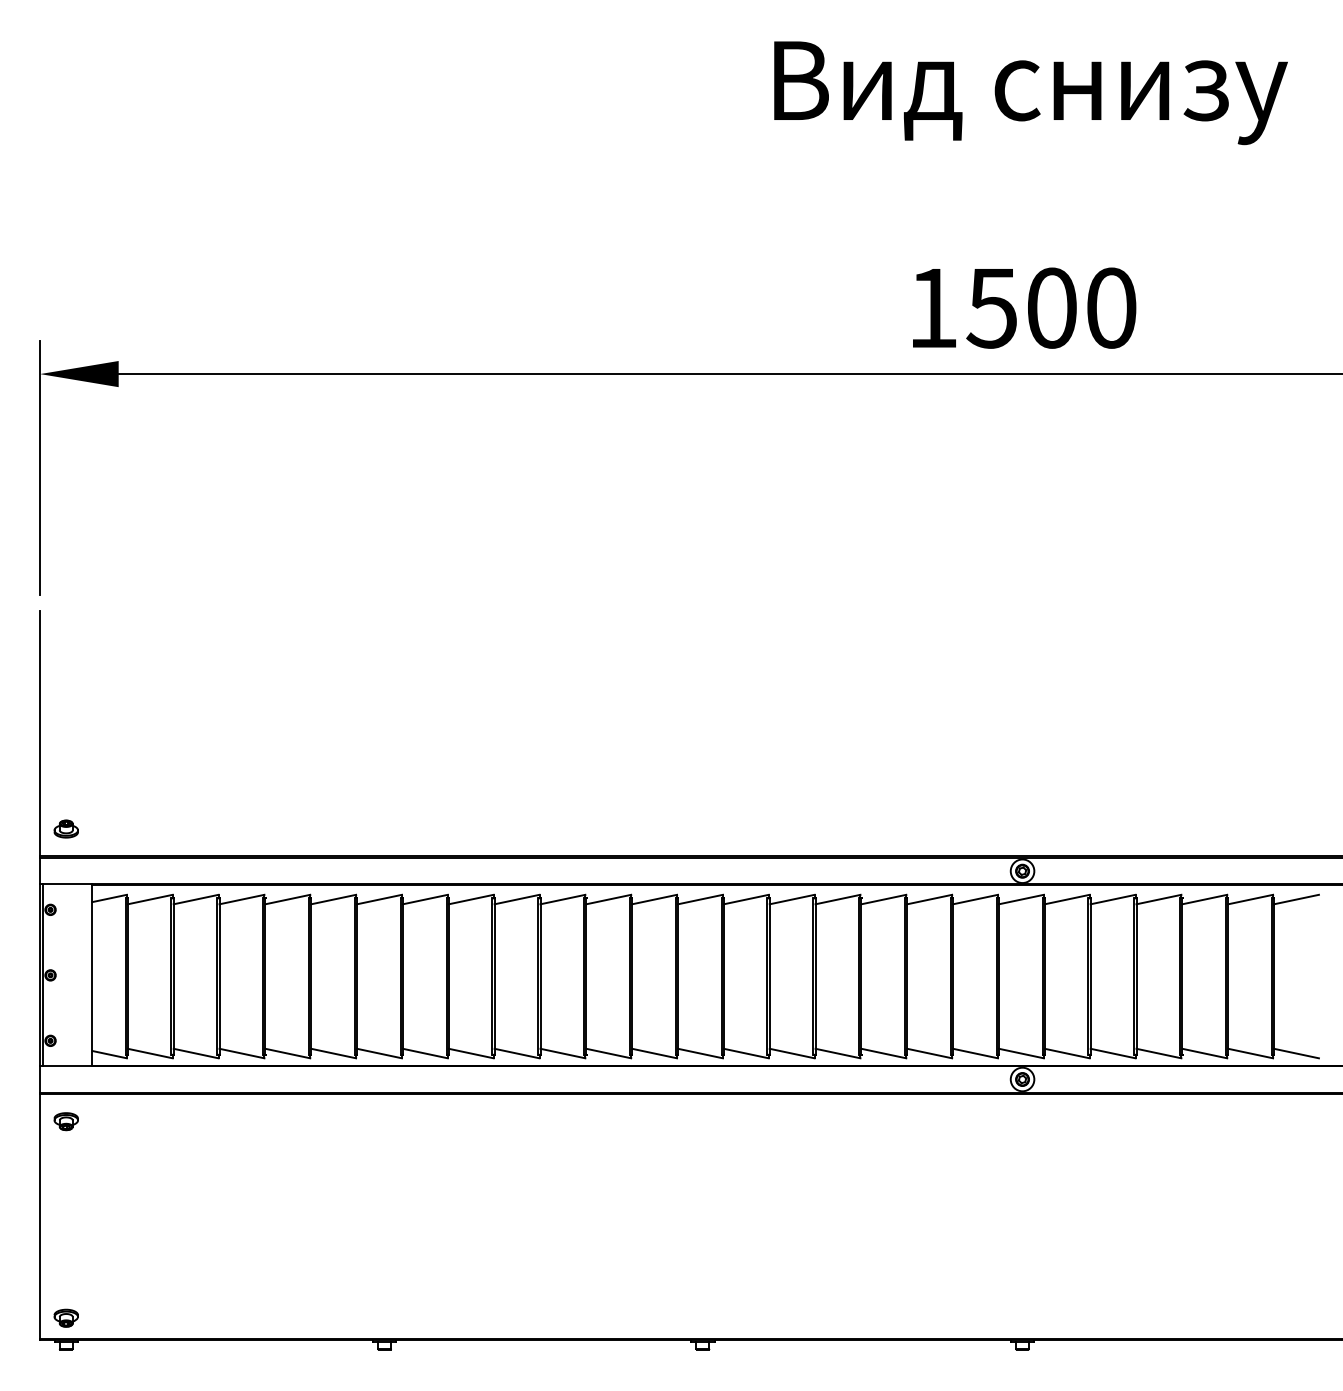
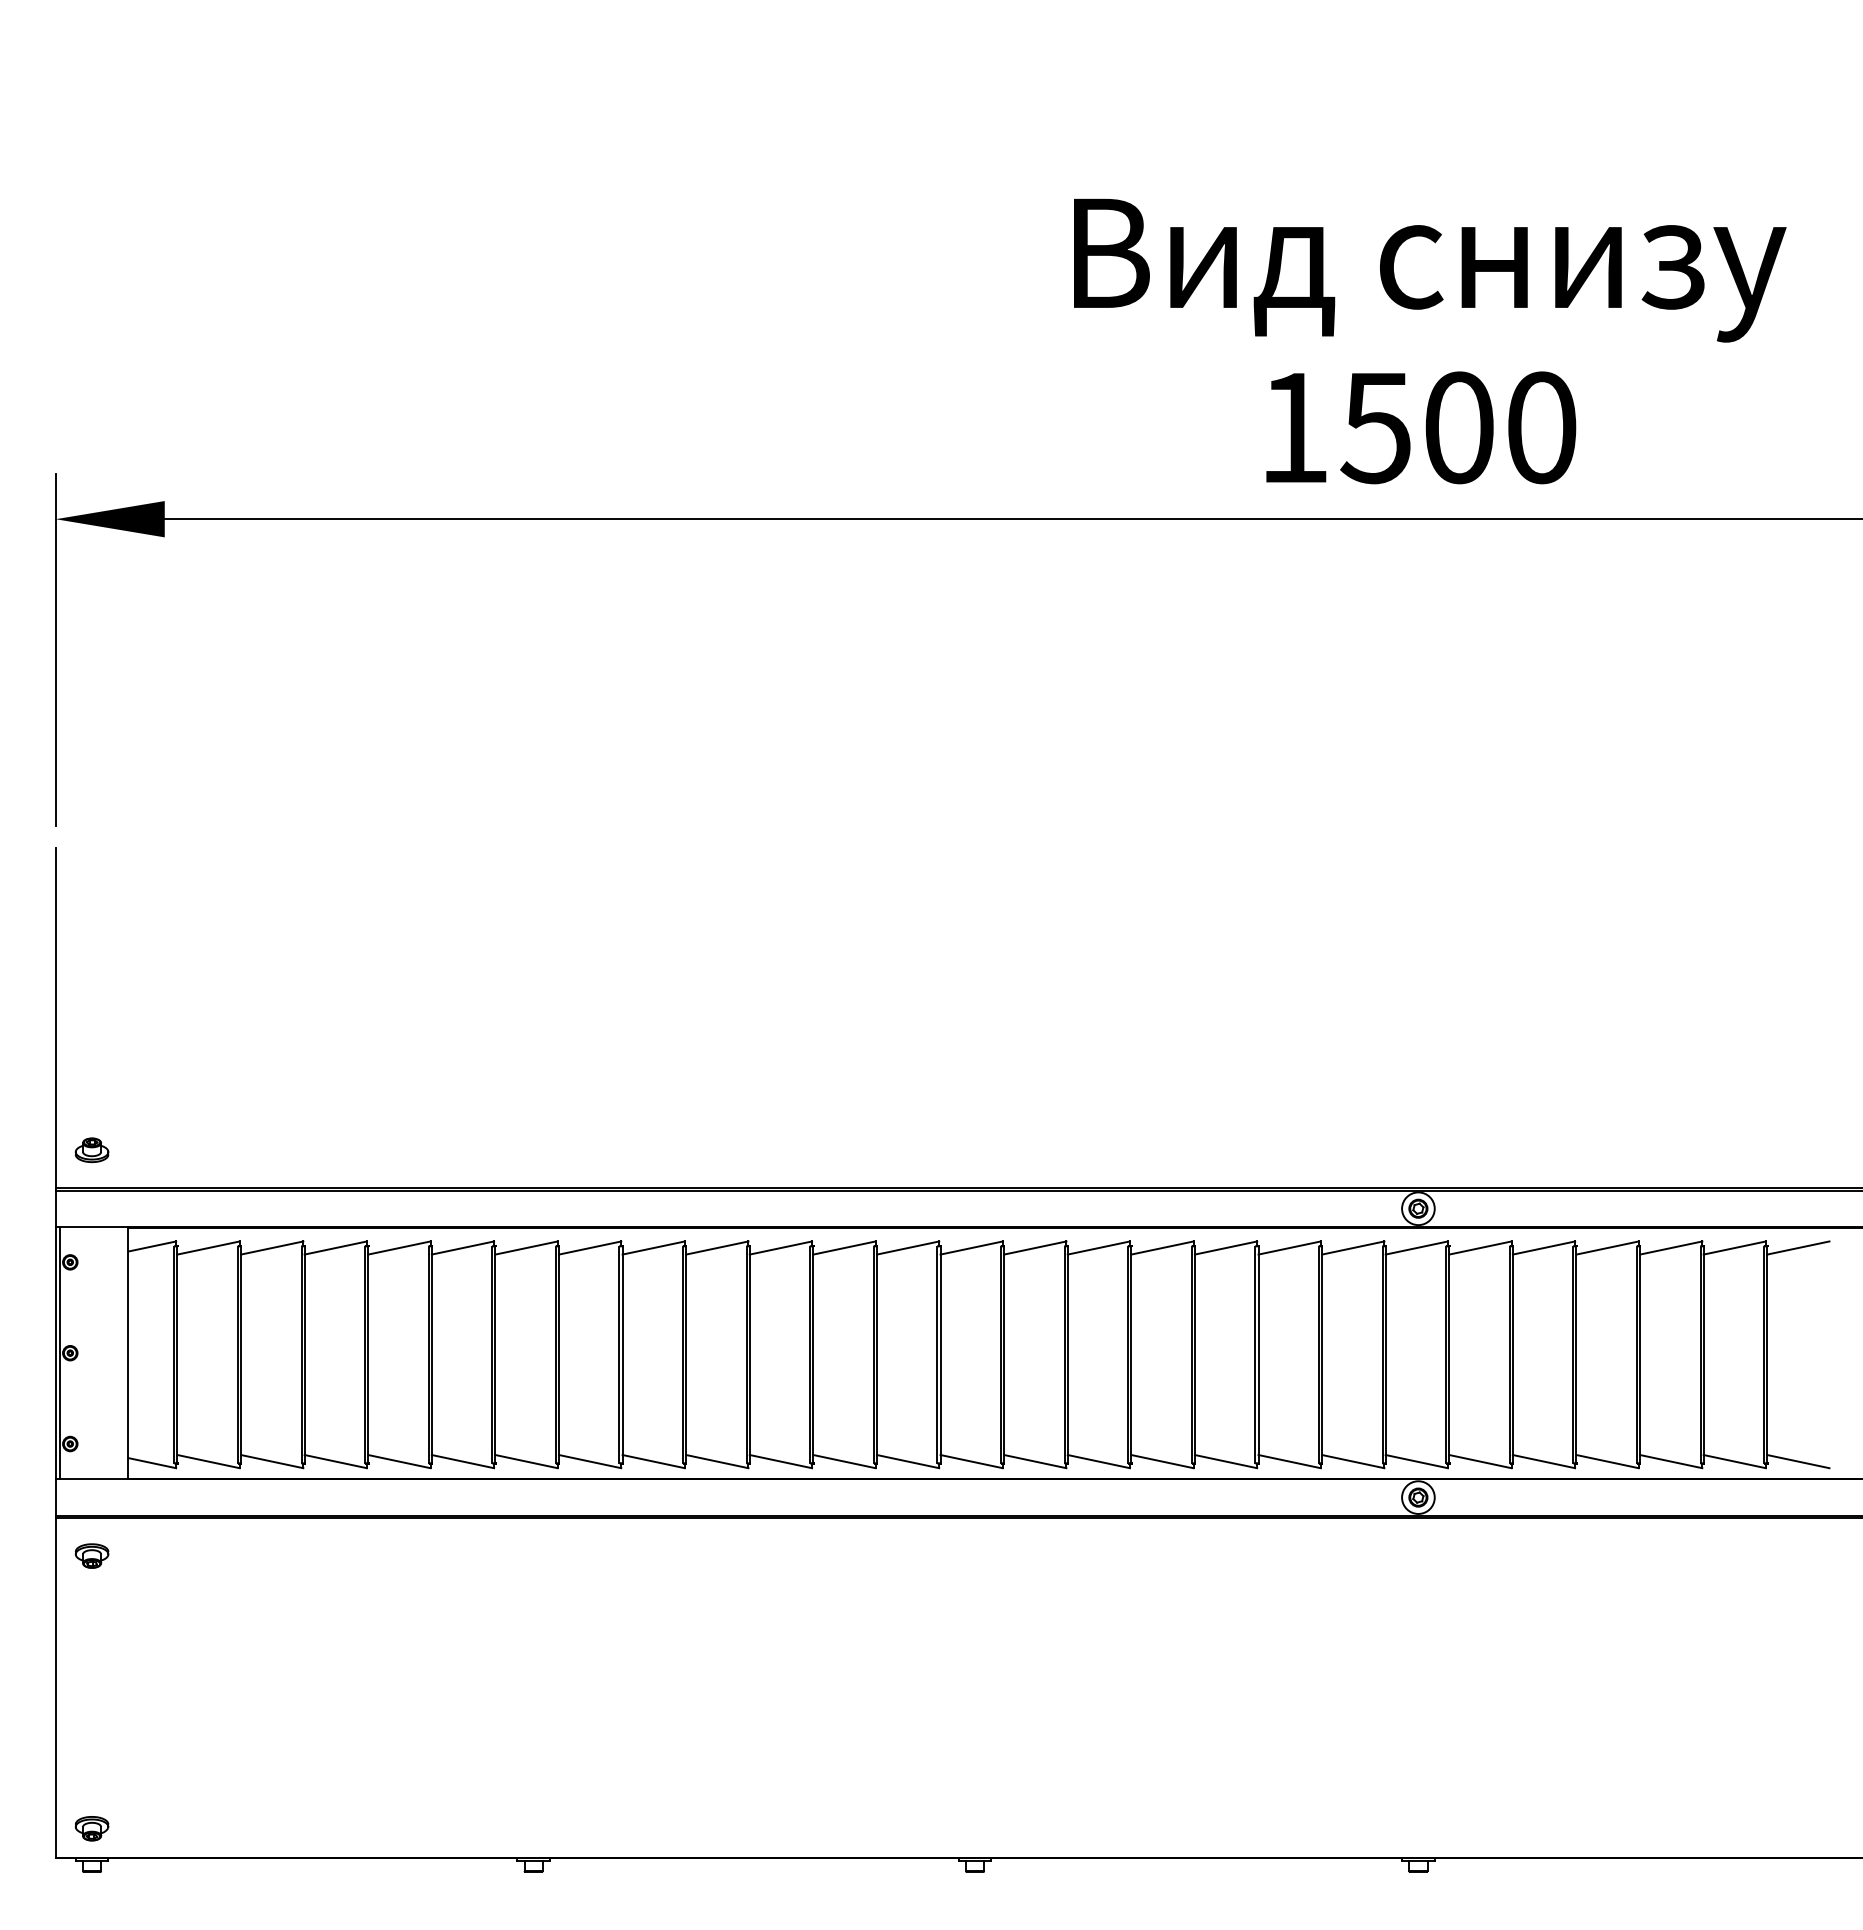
text: (1031, 93) -> (1430, 270), moved

